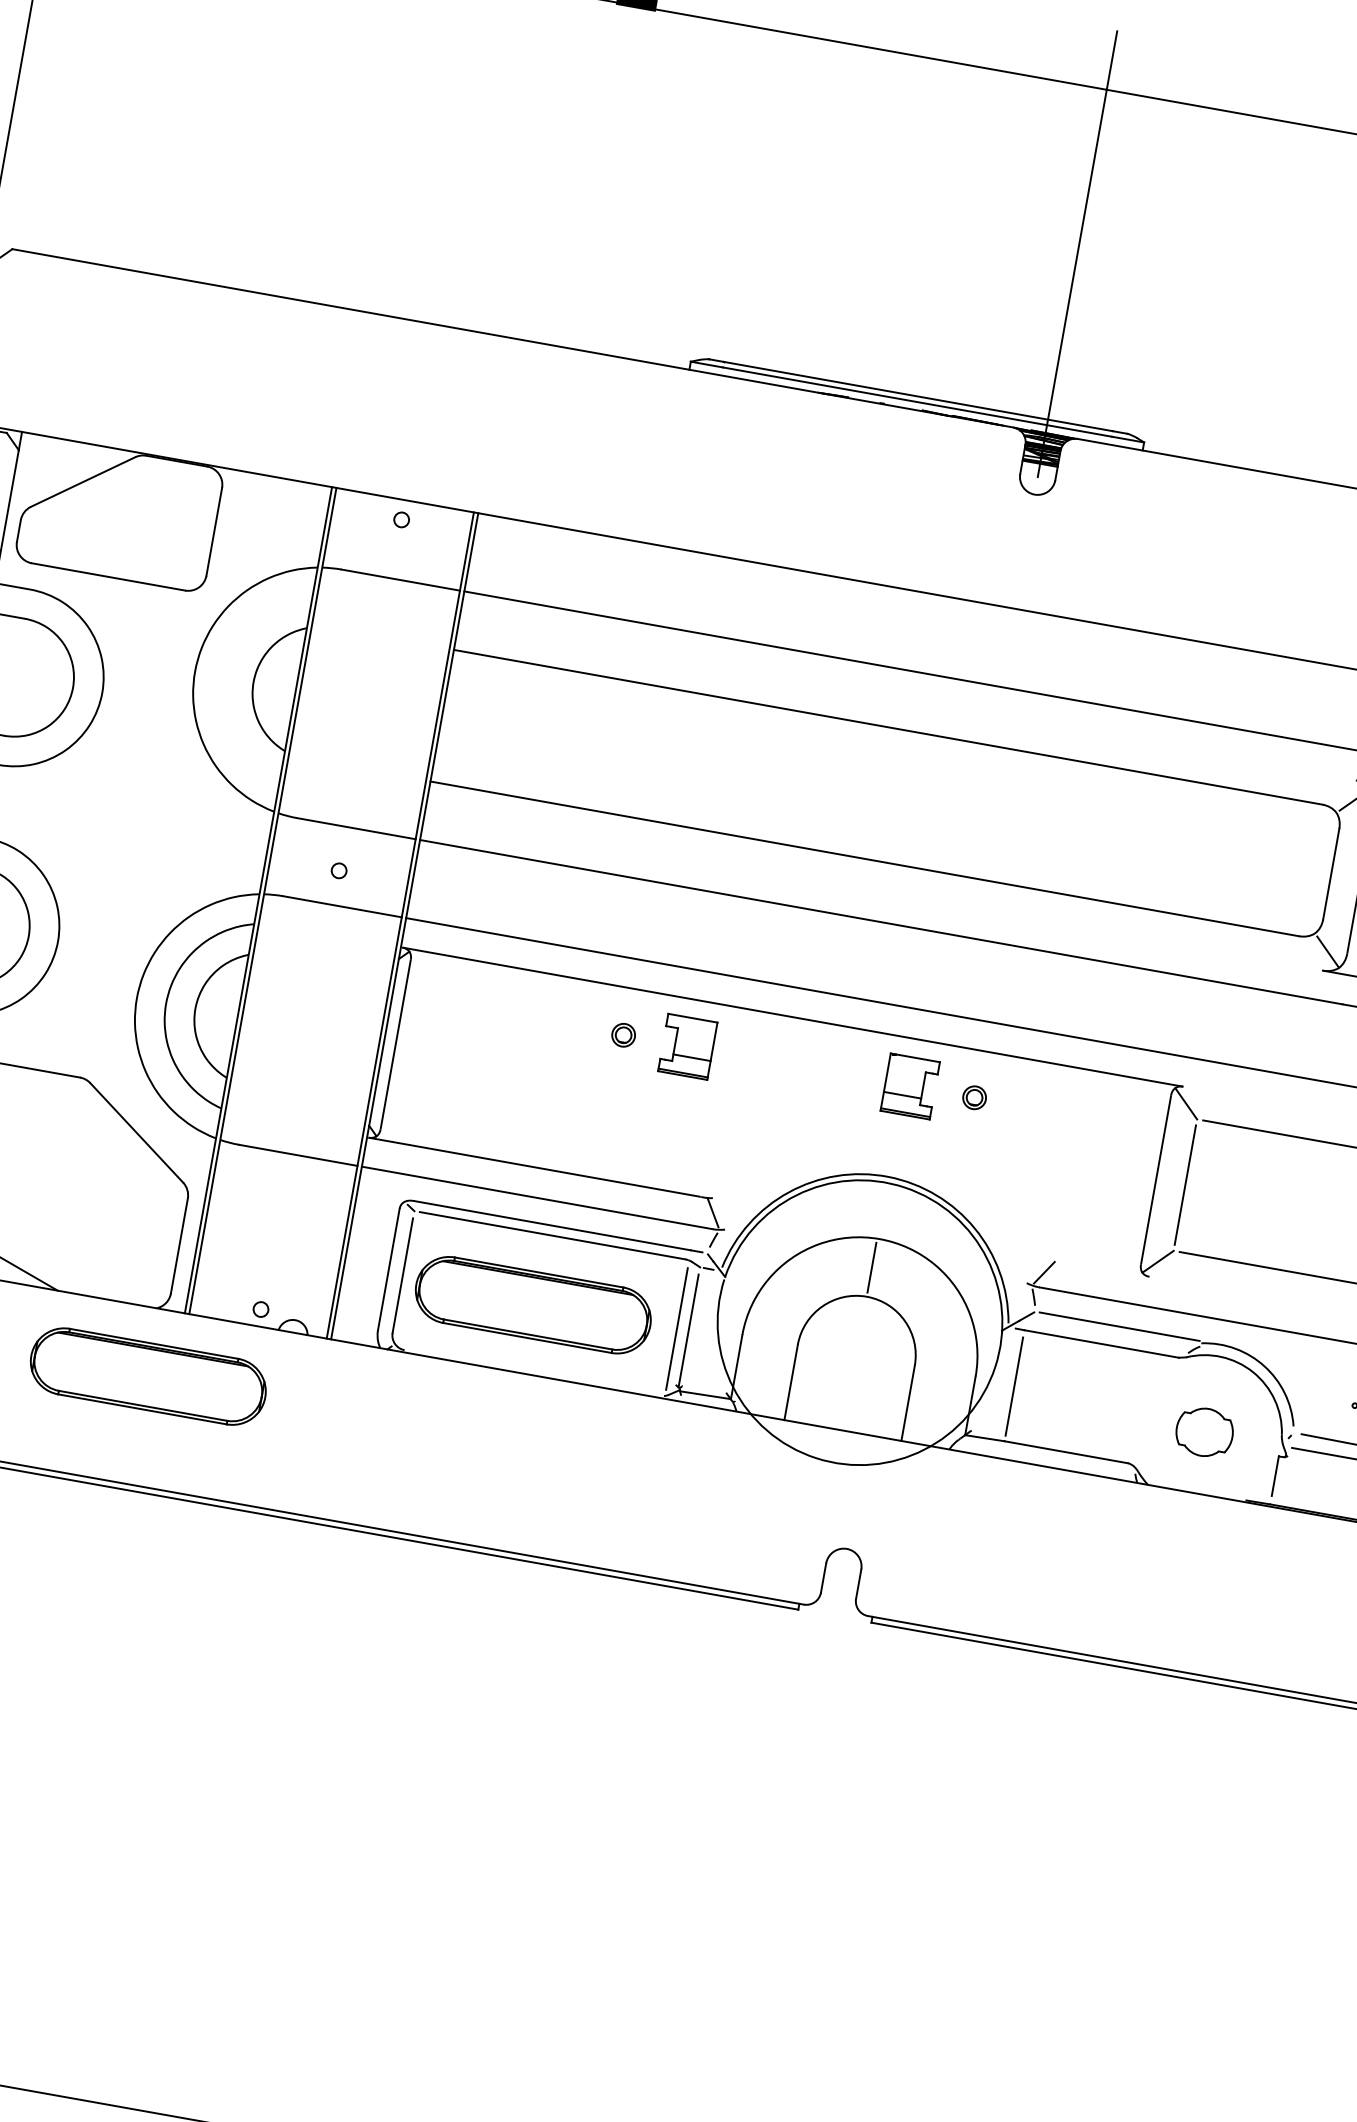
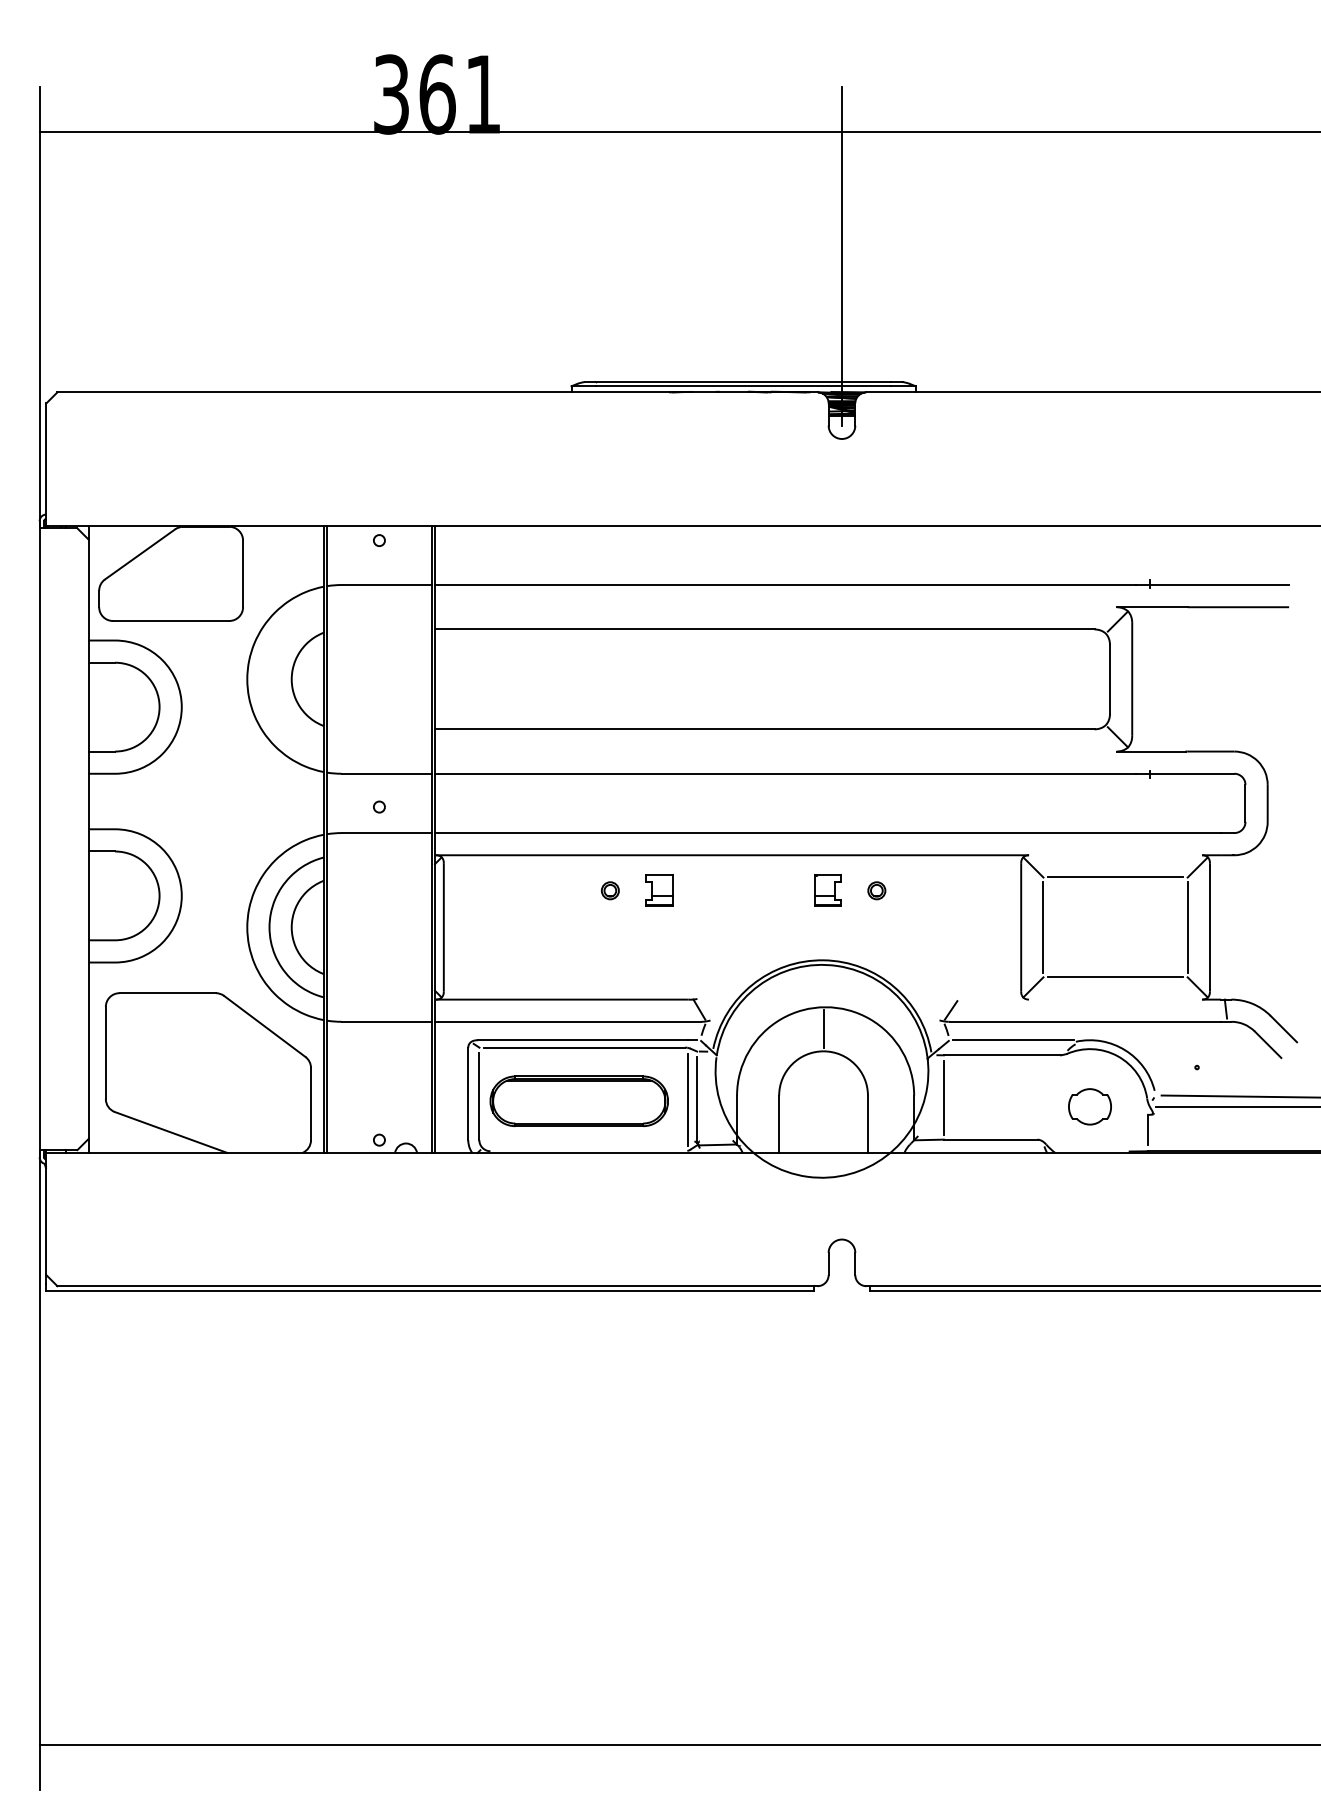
part: (688, 1046) -> (659, 890), size x0.71
part: (909, 1085) -> (827, 890), size x0.71
part: (147, 1376) -> (304, 1204), removed

